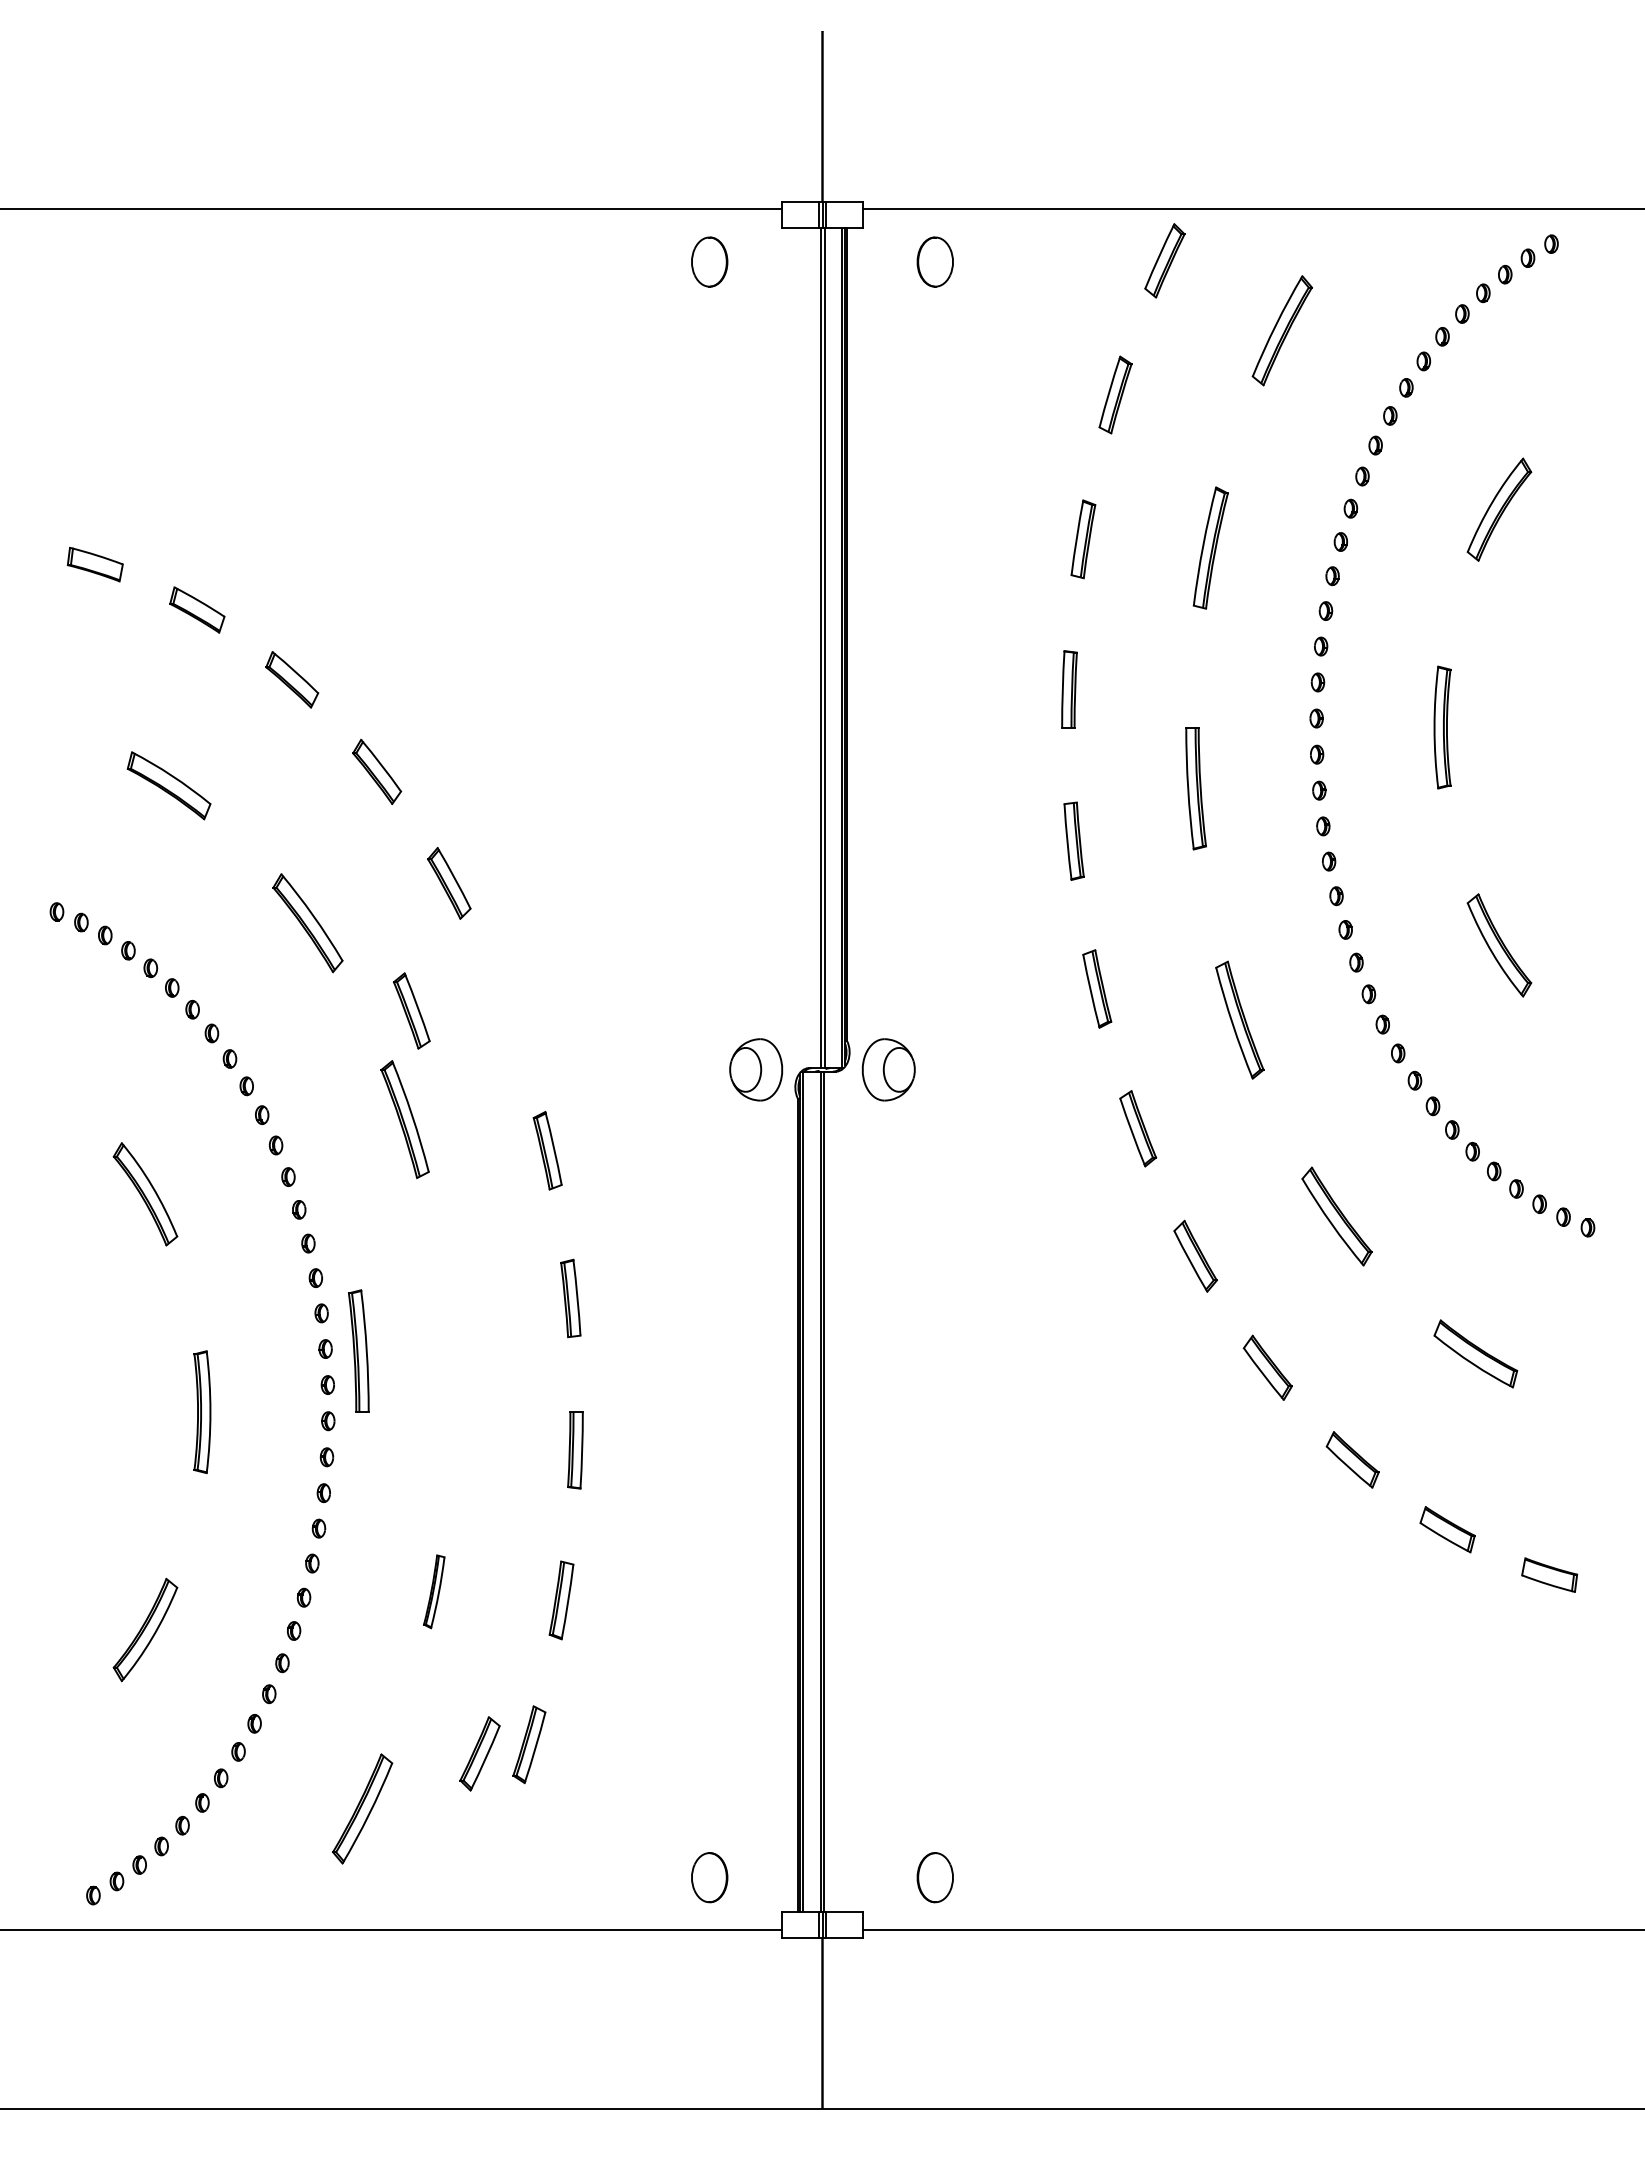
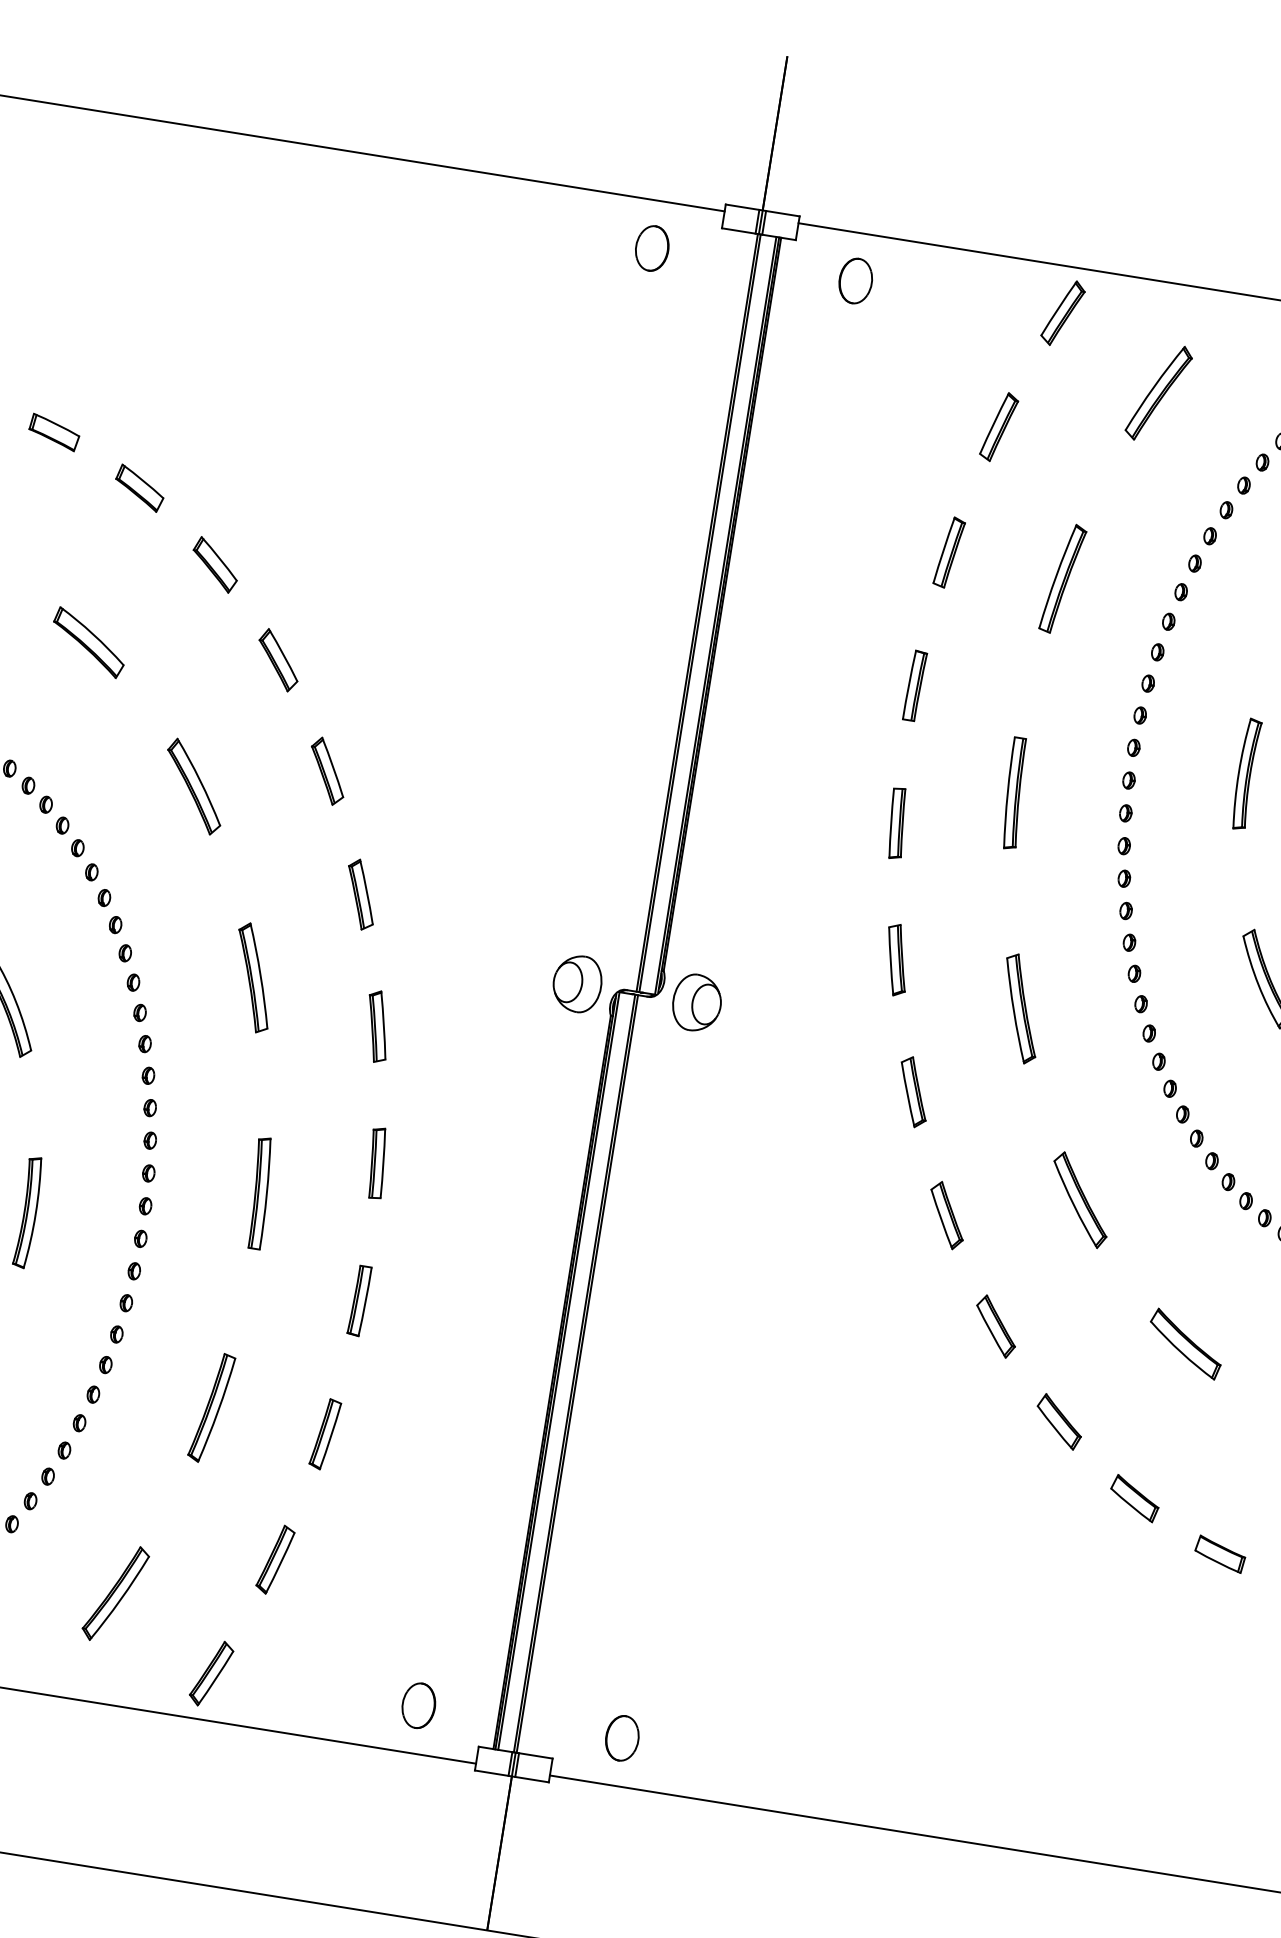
part: (411, 1010) -> (360, 894), moved
part: (358, 1350) -> (259, 1192), moved
part: (434, 1591) -> (211, 1407), size x1.67
part: (479, 1753) -> (211, 1673), moved

